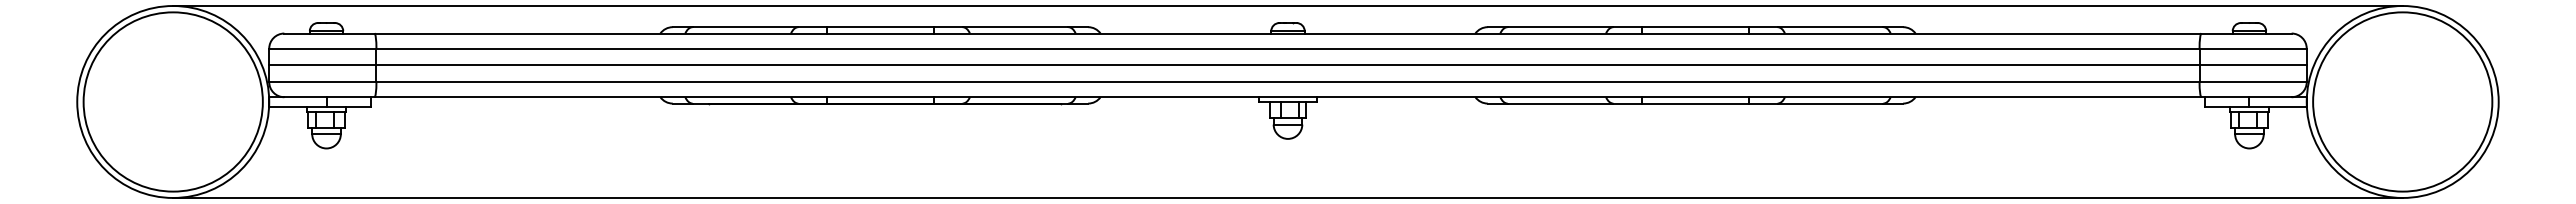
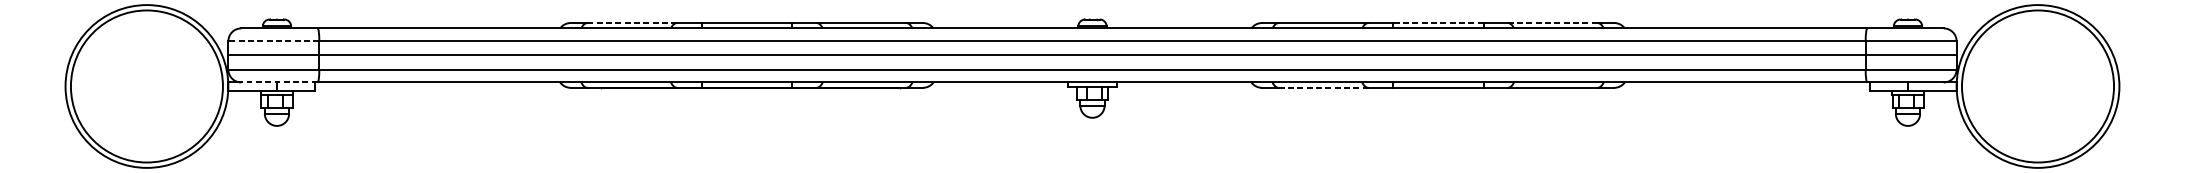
line: (1287, 6) -> (1092, 5), removed
line: (745, 27) -> (632, 23), solid -> dashed
line: (1695, 27) -> (1438, 23), solid -> dashed
line: (1830, 27) -> (1552, 23), solid -> dashed
line: (322, 48) -> (273, 41), solid -> dashed
line: (328, 97) -> (278, 82), solid -> dashed
line: (1560, 103) -> (1323, 87), solid -> dashed
line: (1287, 197) -> (1092, 167), removed

